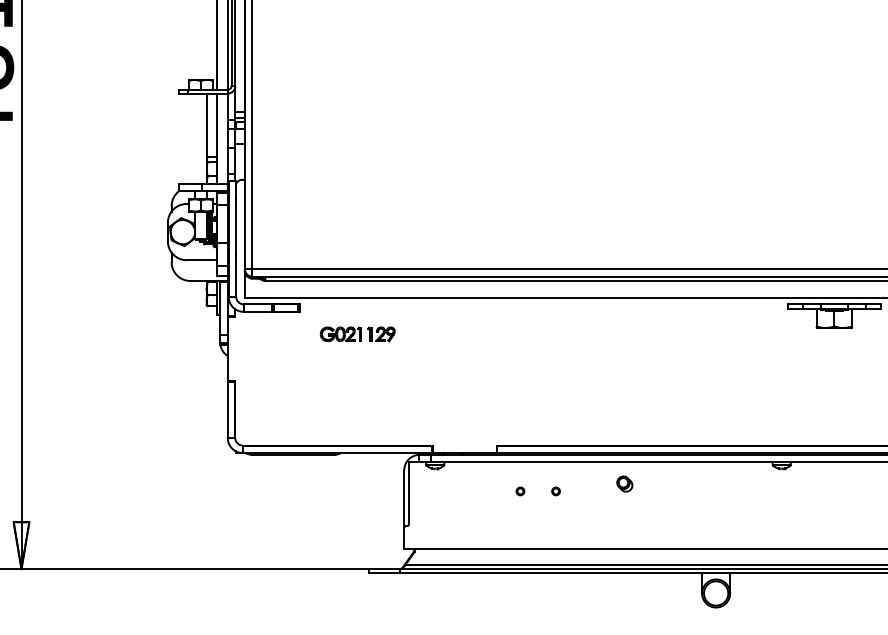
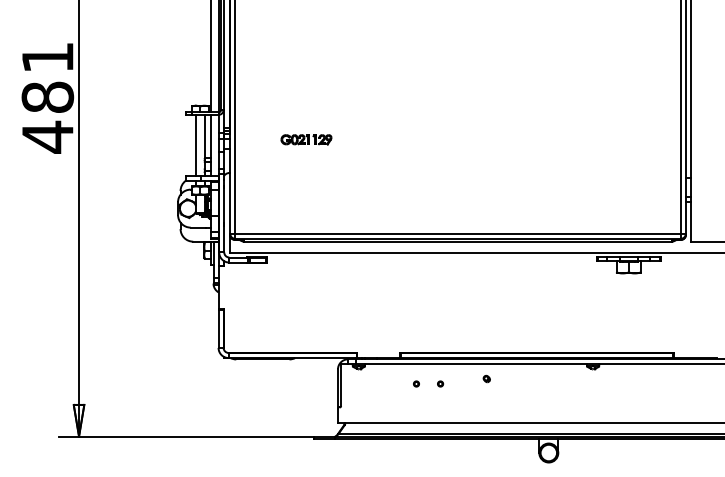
line: (195, 137) -> (196, 144), added
part: (357, 333) -> (306, 139), moved
part: (624, 483) -> (486, 378), size x0.62

